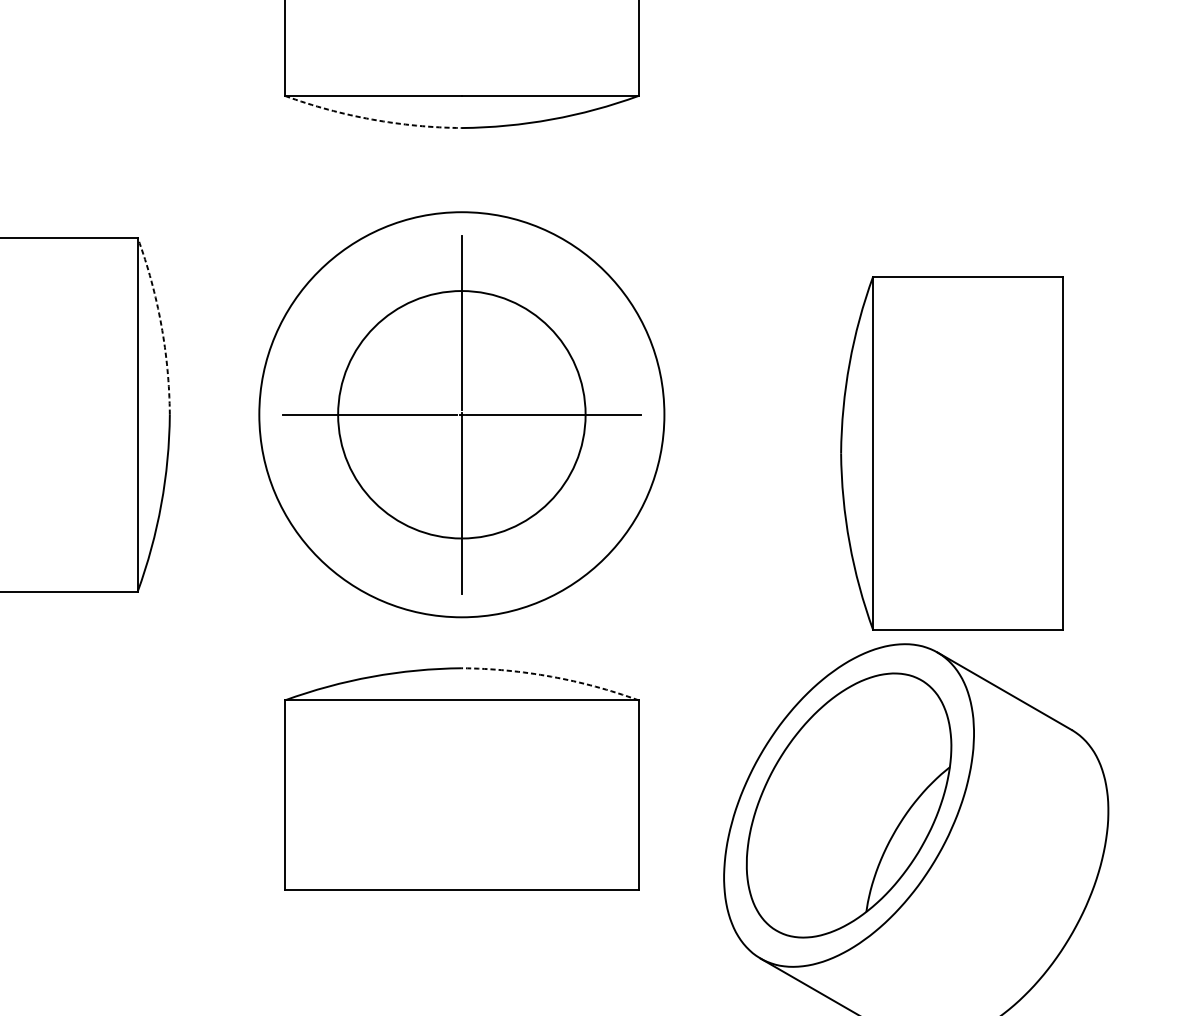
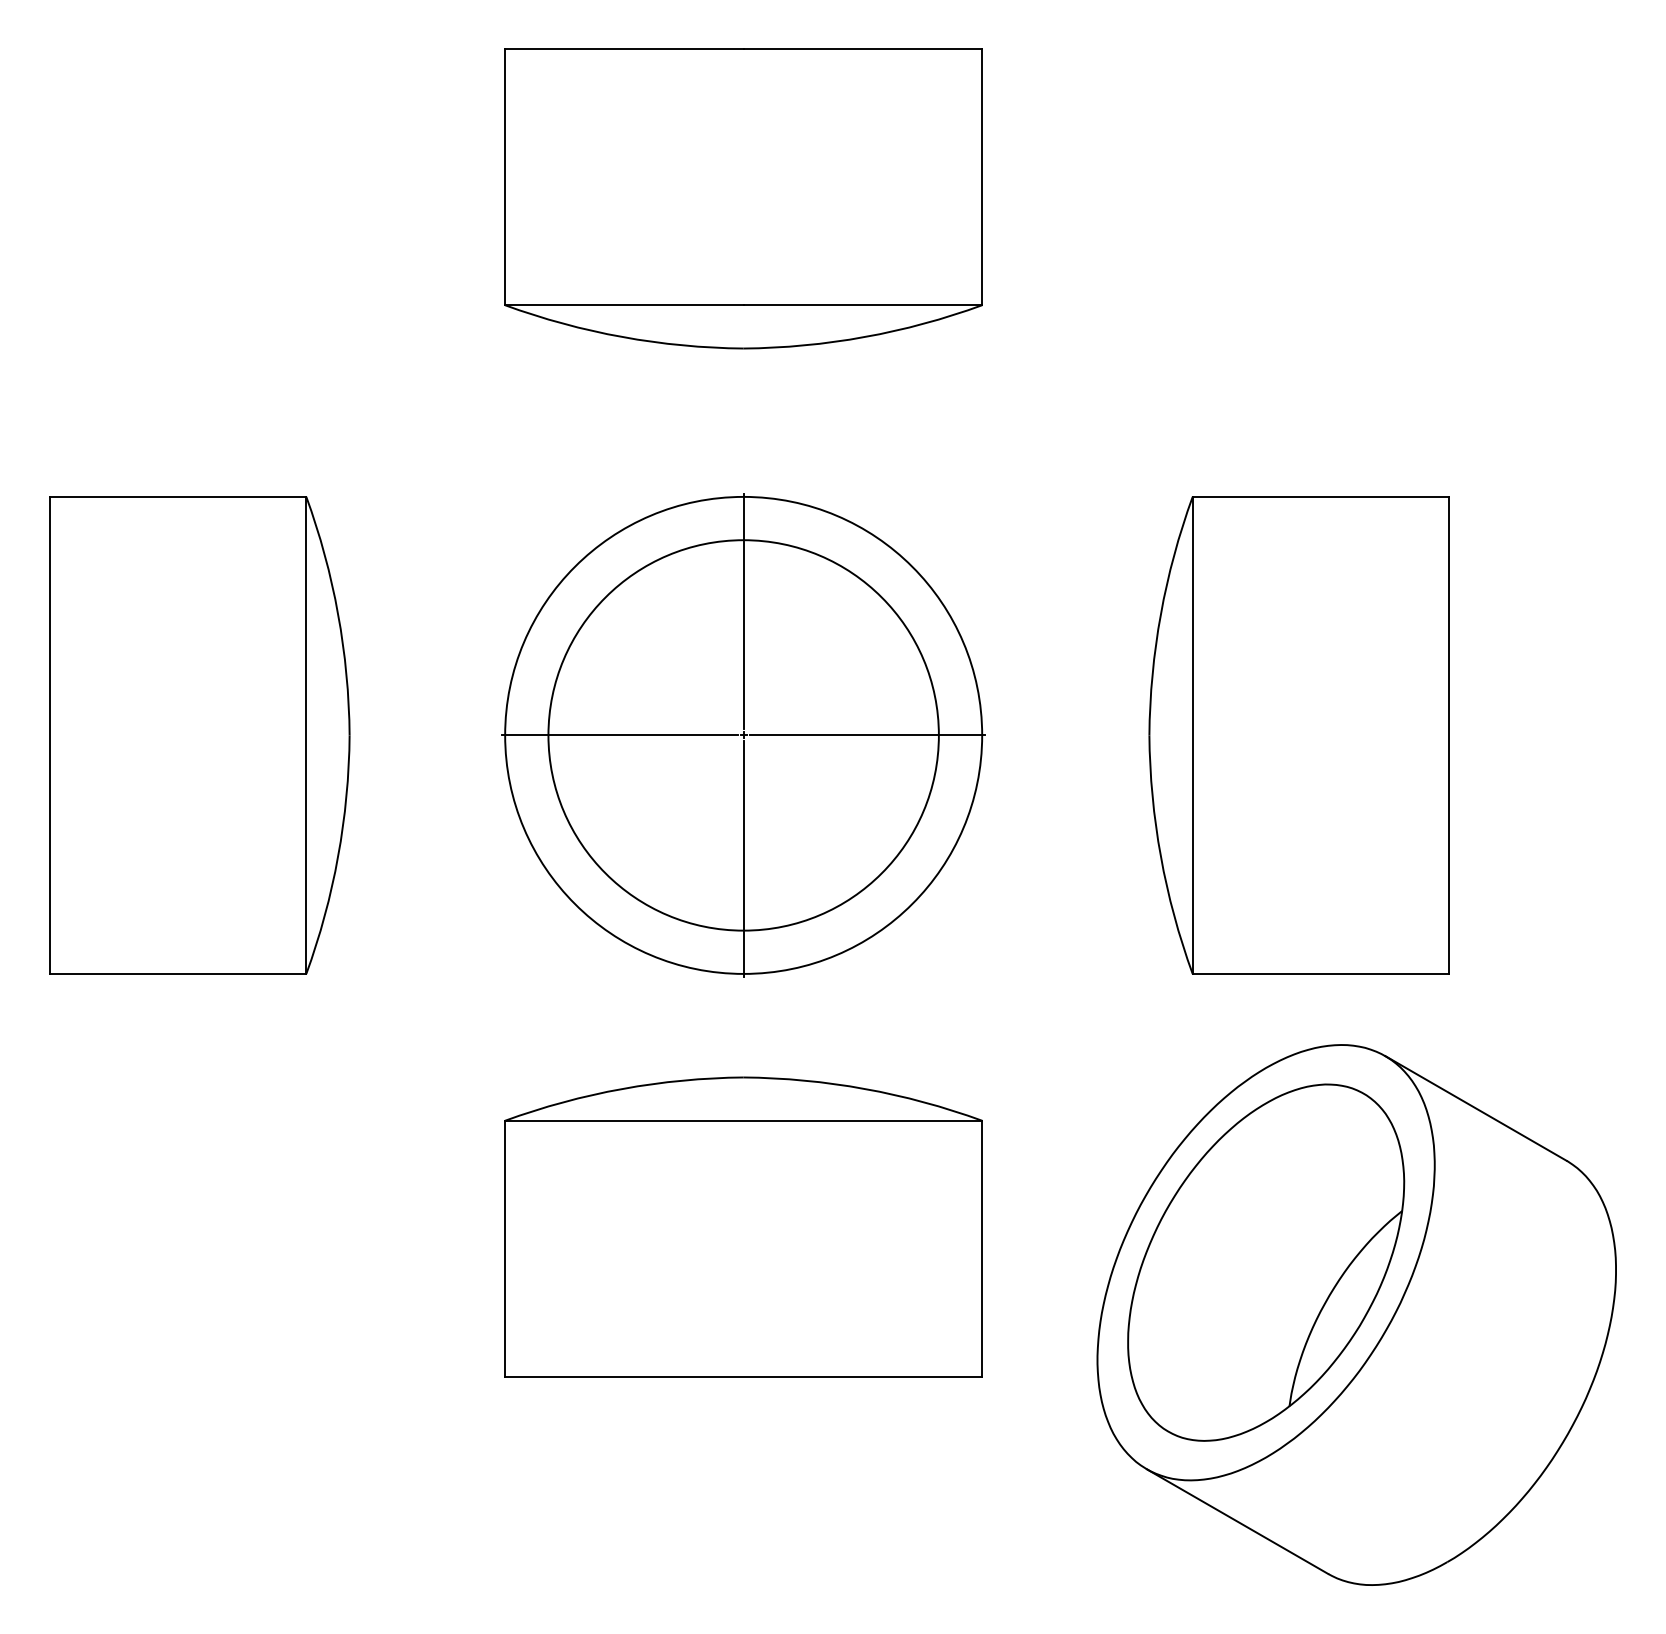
arc: (372, 119) -> (622, 337), dashed -> solid
arc: (161, 325) -> (338, 614), dashed -> solid
circle: (461, 414) -> (743, 734), size x1.43
circle: (461, 414) -> (743, 735), size x0.71
part: (951, 453) -> (1298, 735), moved
arc: (551, 676) -> (864, 1088), dashed -> solid

